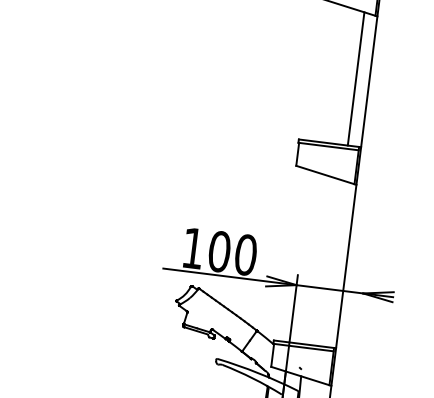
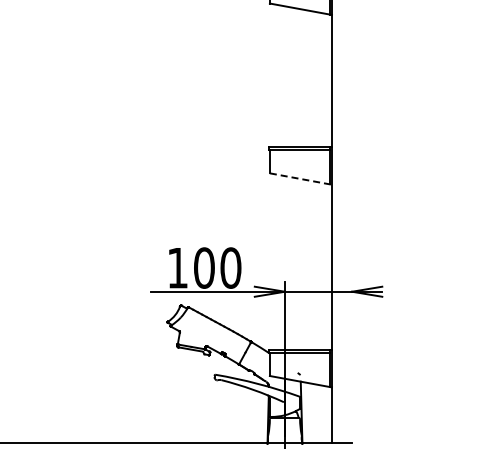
line: (356, 78) -> (318, 79), removed
line: (325, 175) -> (300, 179), solid -> dashed

